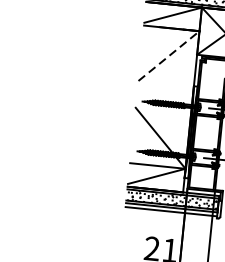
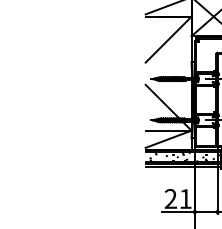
line: (168, 55) -> (168, 39), dashed -> solid

